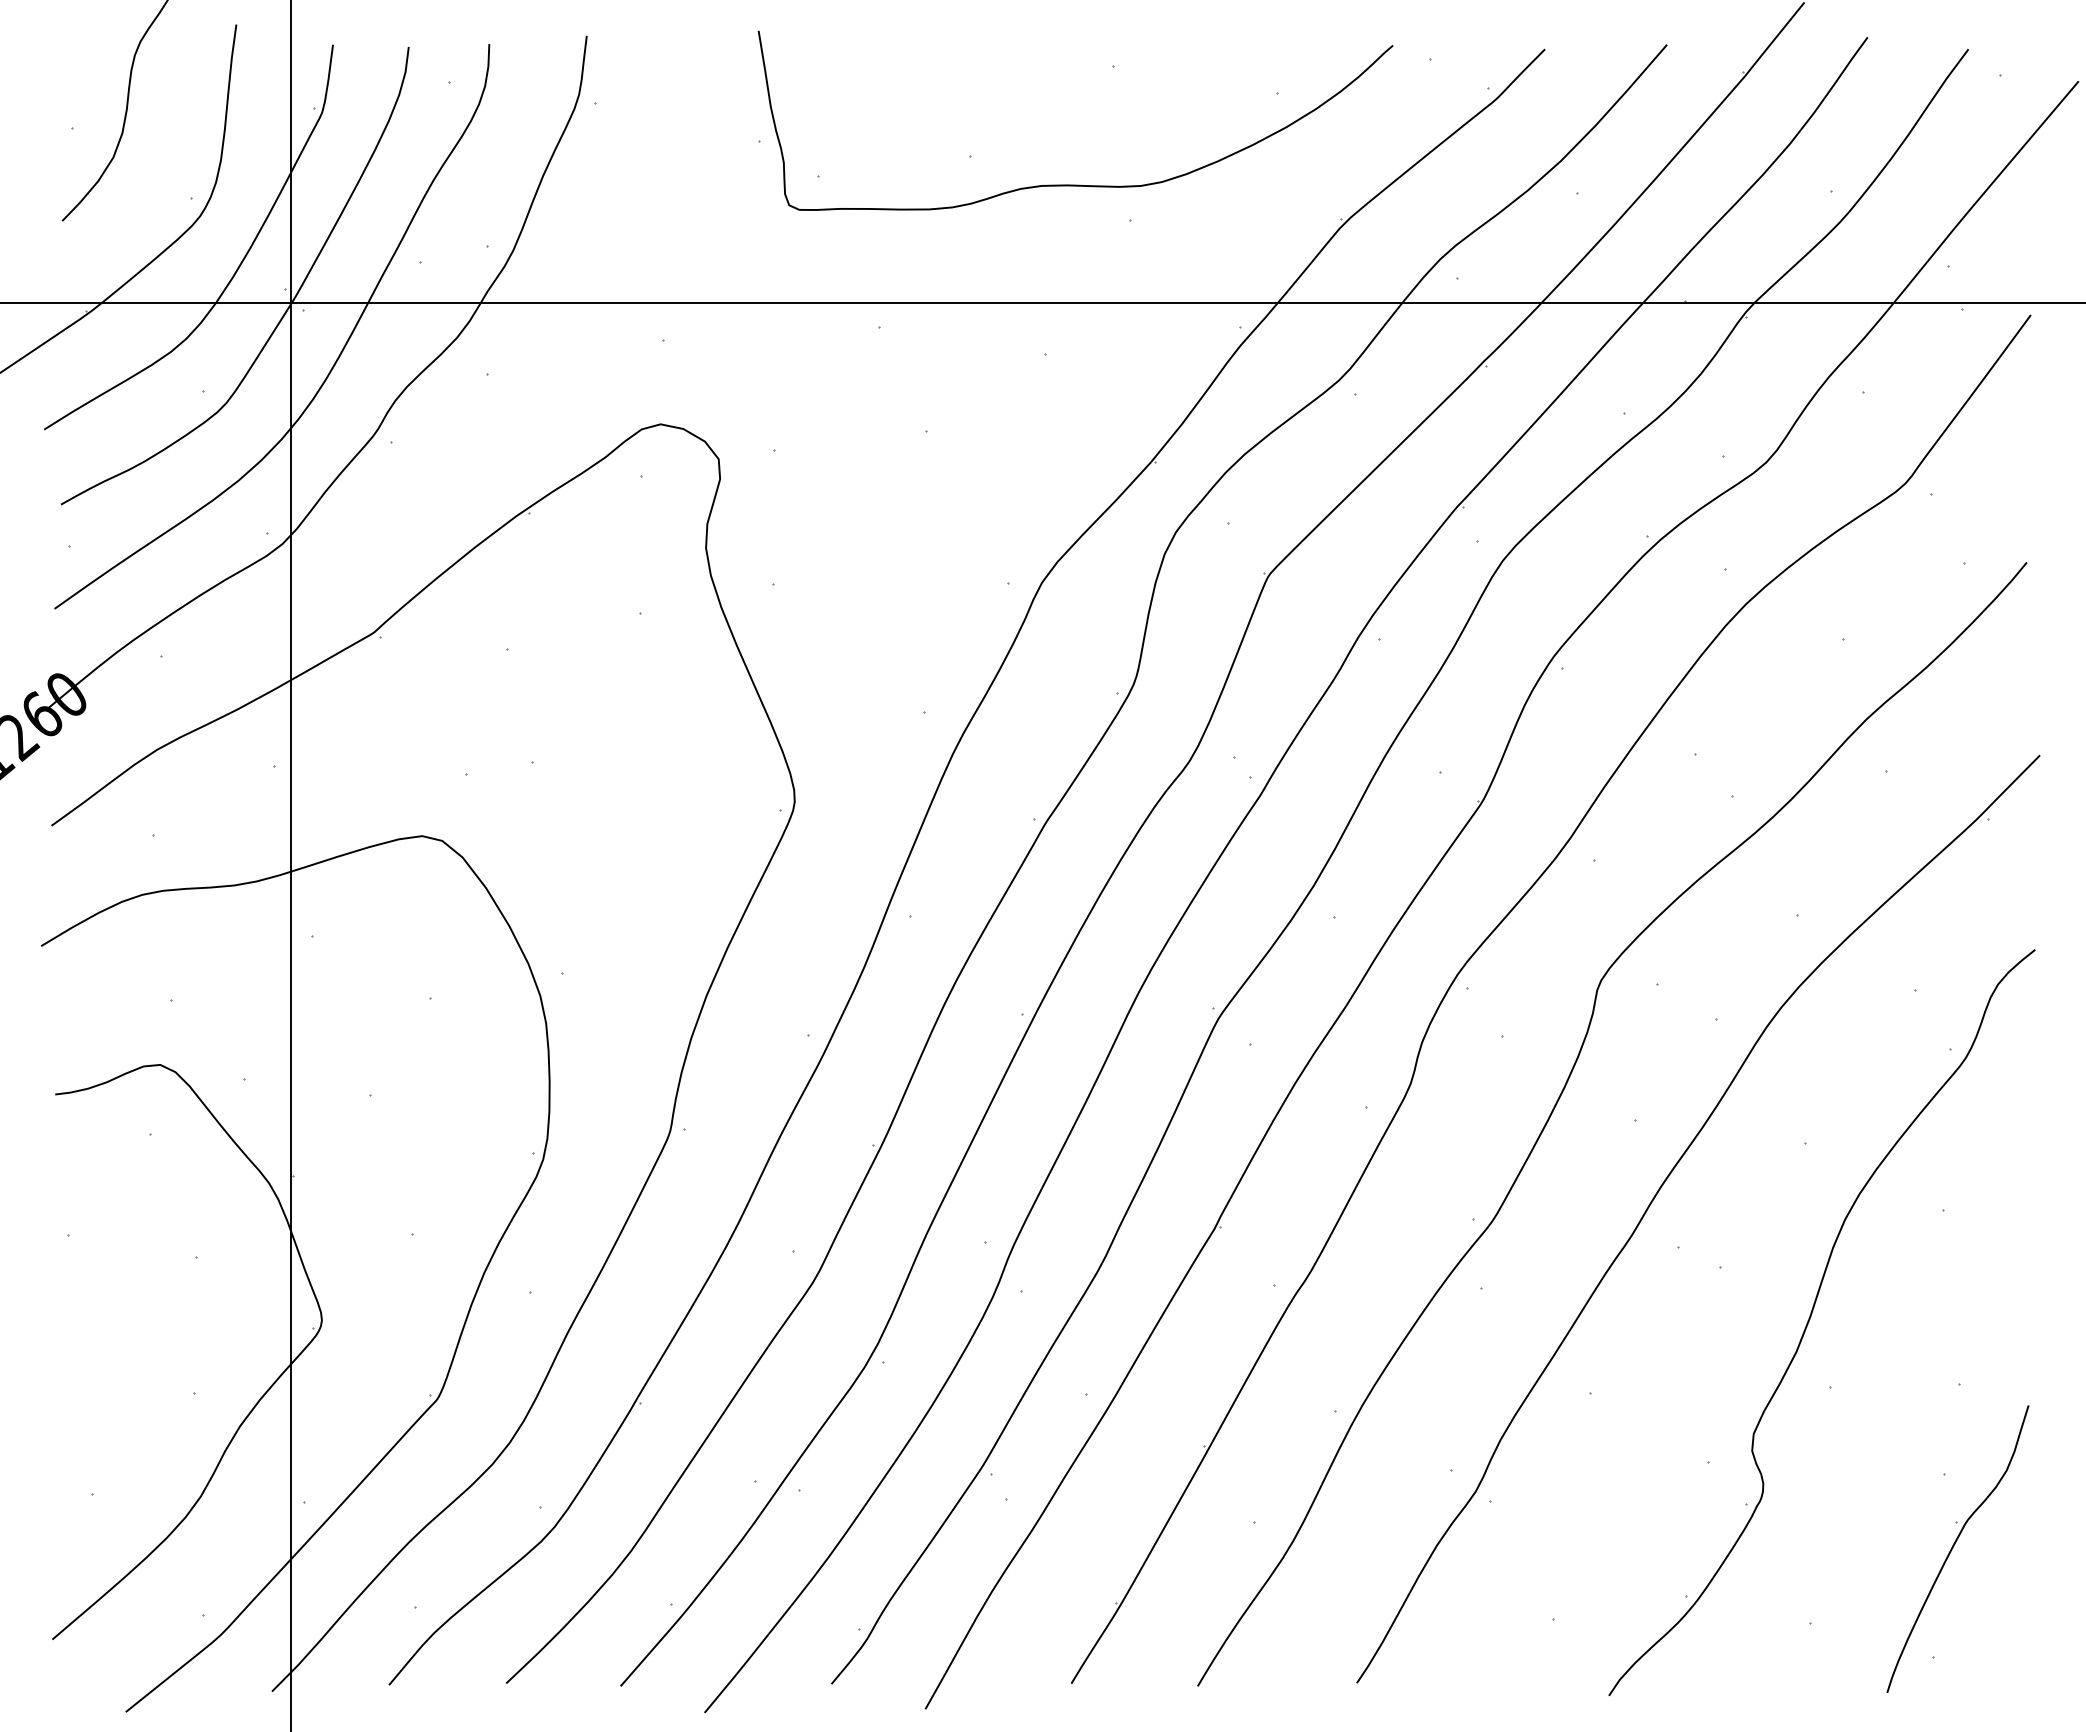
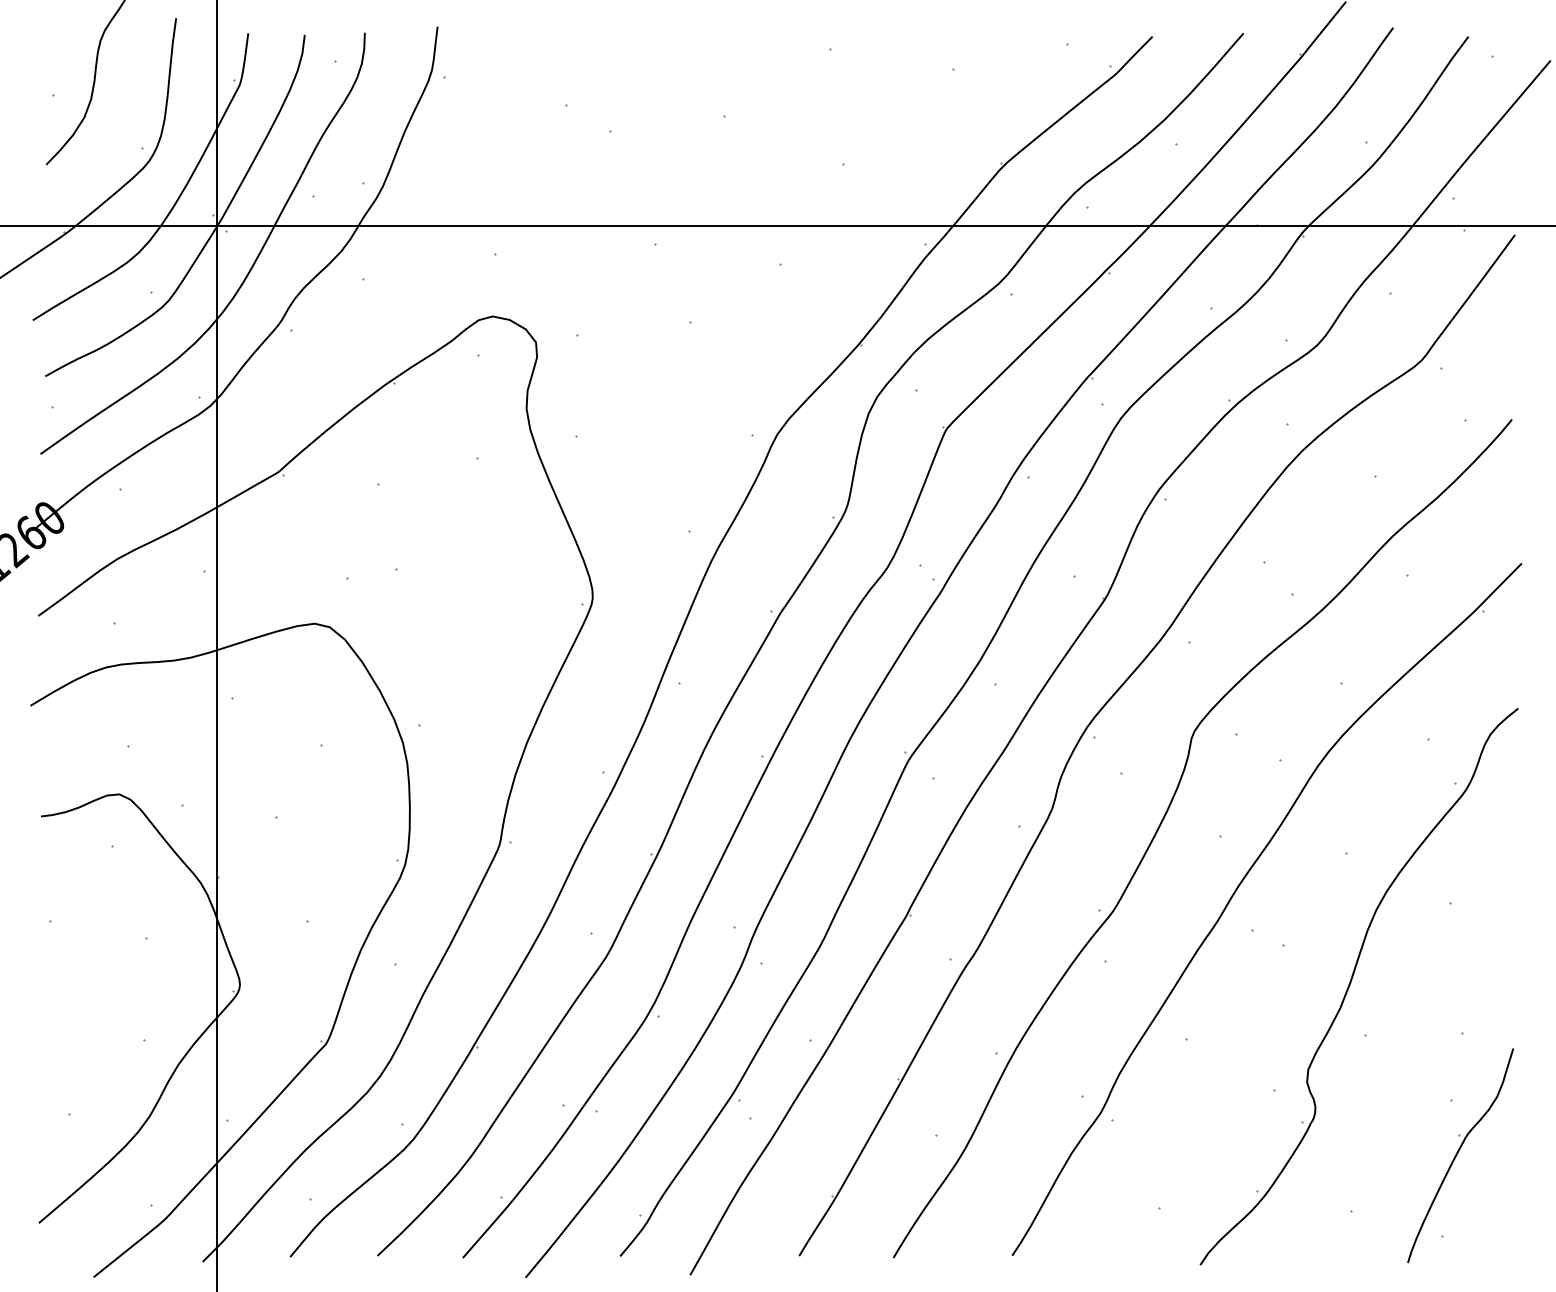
curve: (1075, 184) -> (802, 137), removed

